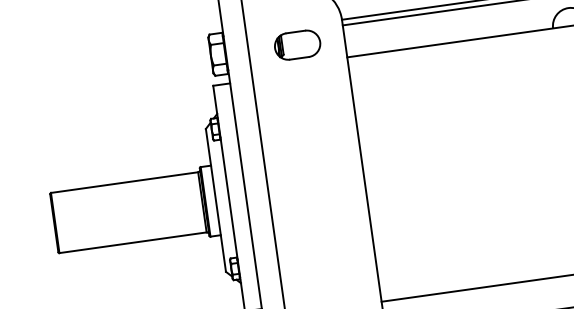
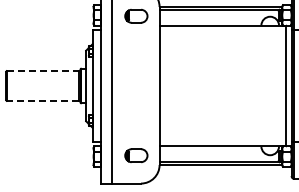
line: (125, 183) -> (43, 71), solid -> dashed
line: (131, 242) -> (42, 100), solid -> dashed

